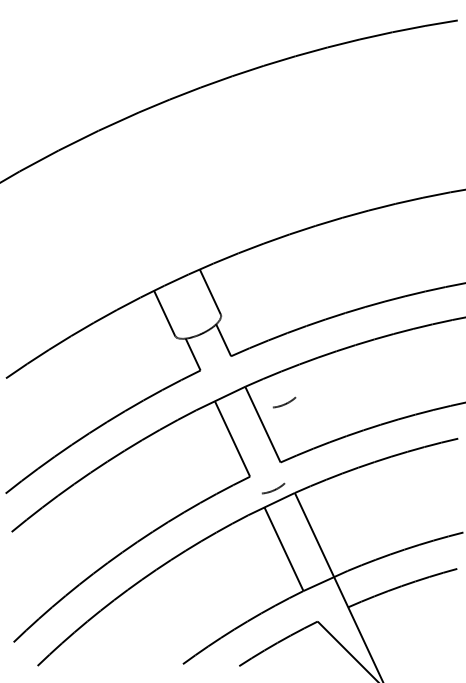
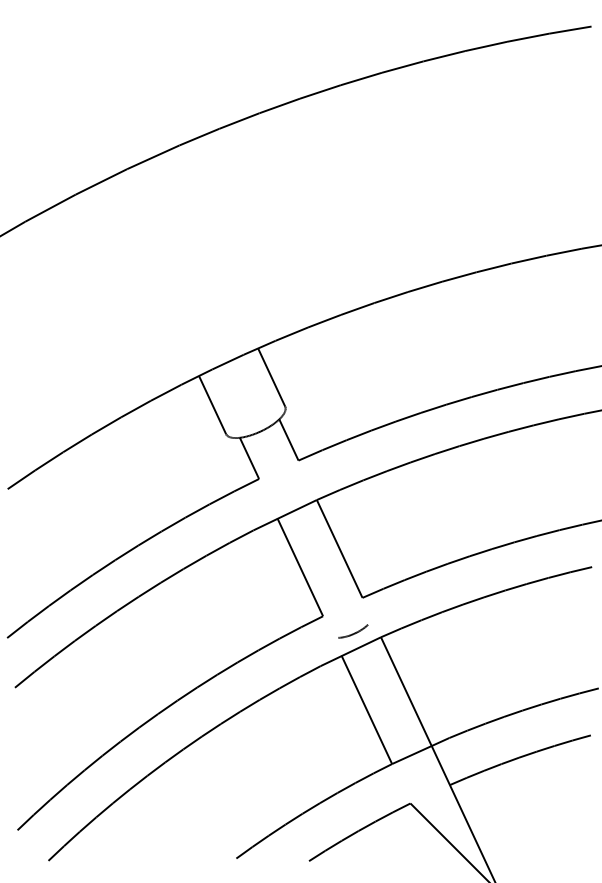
part: (284, 402) -> (367, 520), removed

